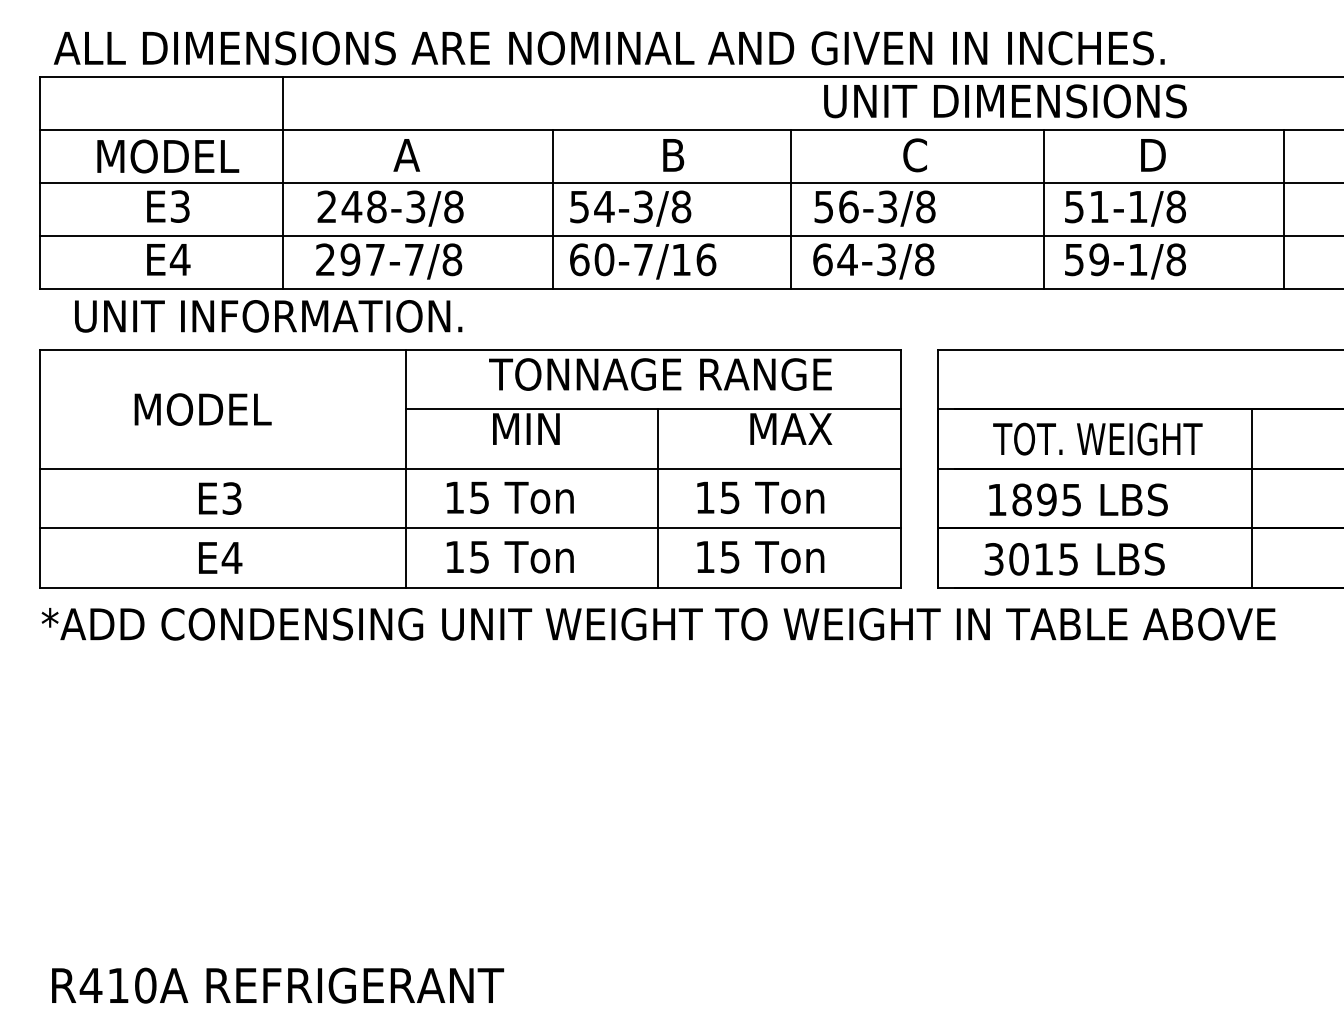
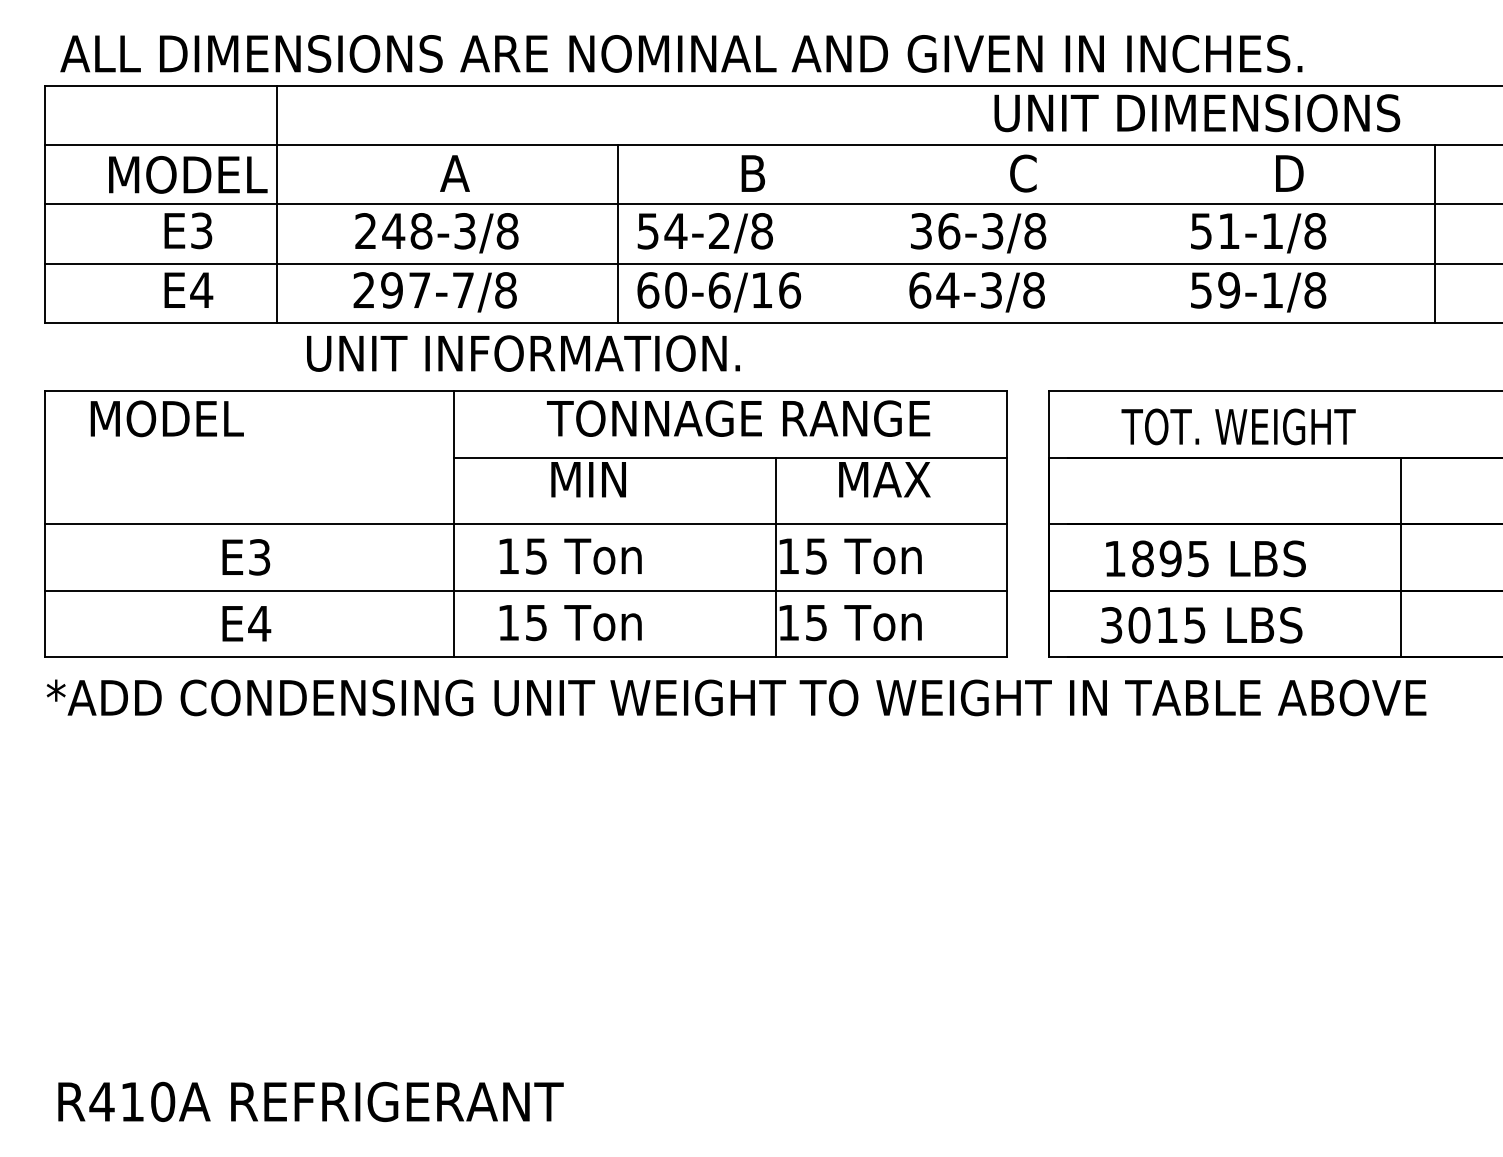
text: (1005, 101) -> (1197, 113), moved
line: (283, 182) -> (277, 204), moved
text: (824, 206) -> (921, 230), 56-3/8 -> 36-3/8
text: (643, 207) -> (719, 231), 54-3/8 -> 54-2/8
line: (790, 208) -> (884, 233), removed
line: (1043, 208) -> (1166, 233), removed
text: (643, 259) -> (719, 290), 60-7/16 -> 60-6/16
text: (268, 316) -> (523, 353), moved
text: (202, 409) -> (166, 418), moved
text: (1097, 438) -> (1238, 426), moved
line: (657, 497) -> (775, 556), moved

